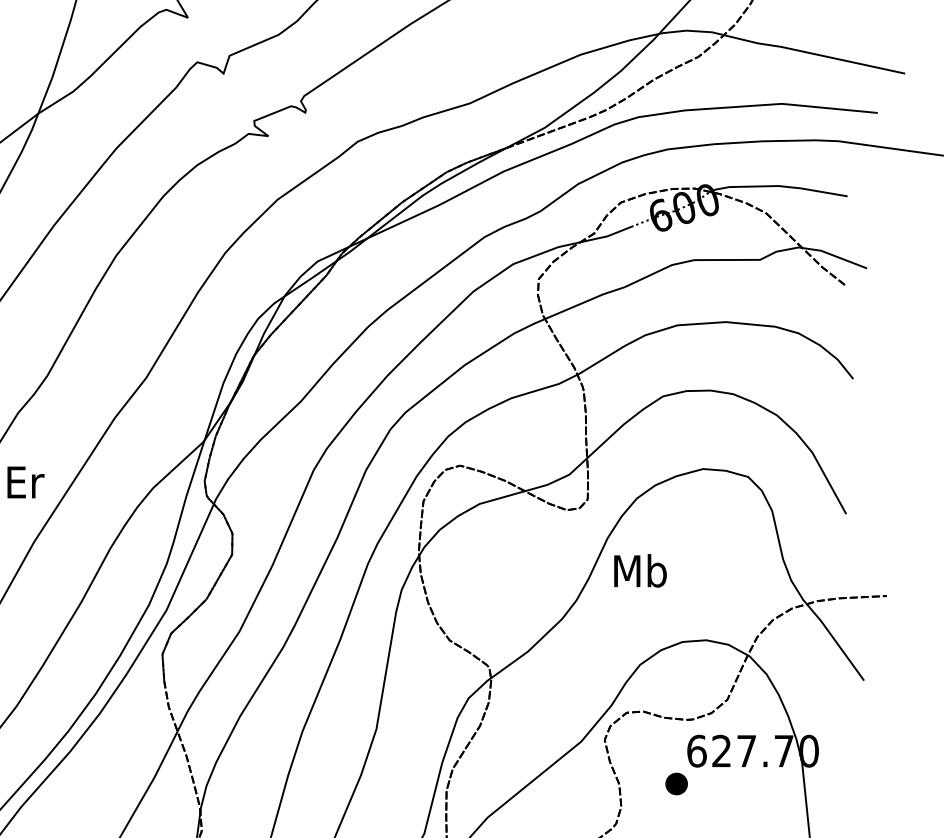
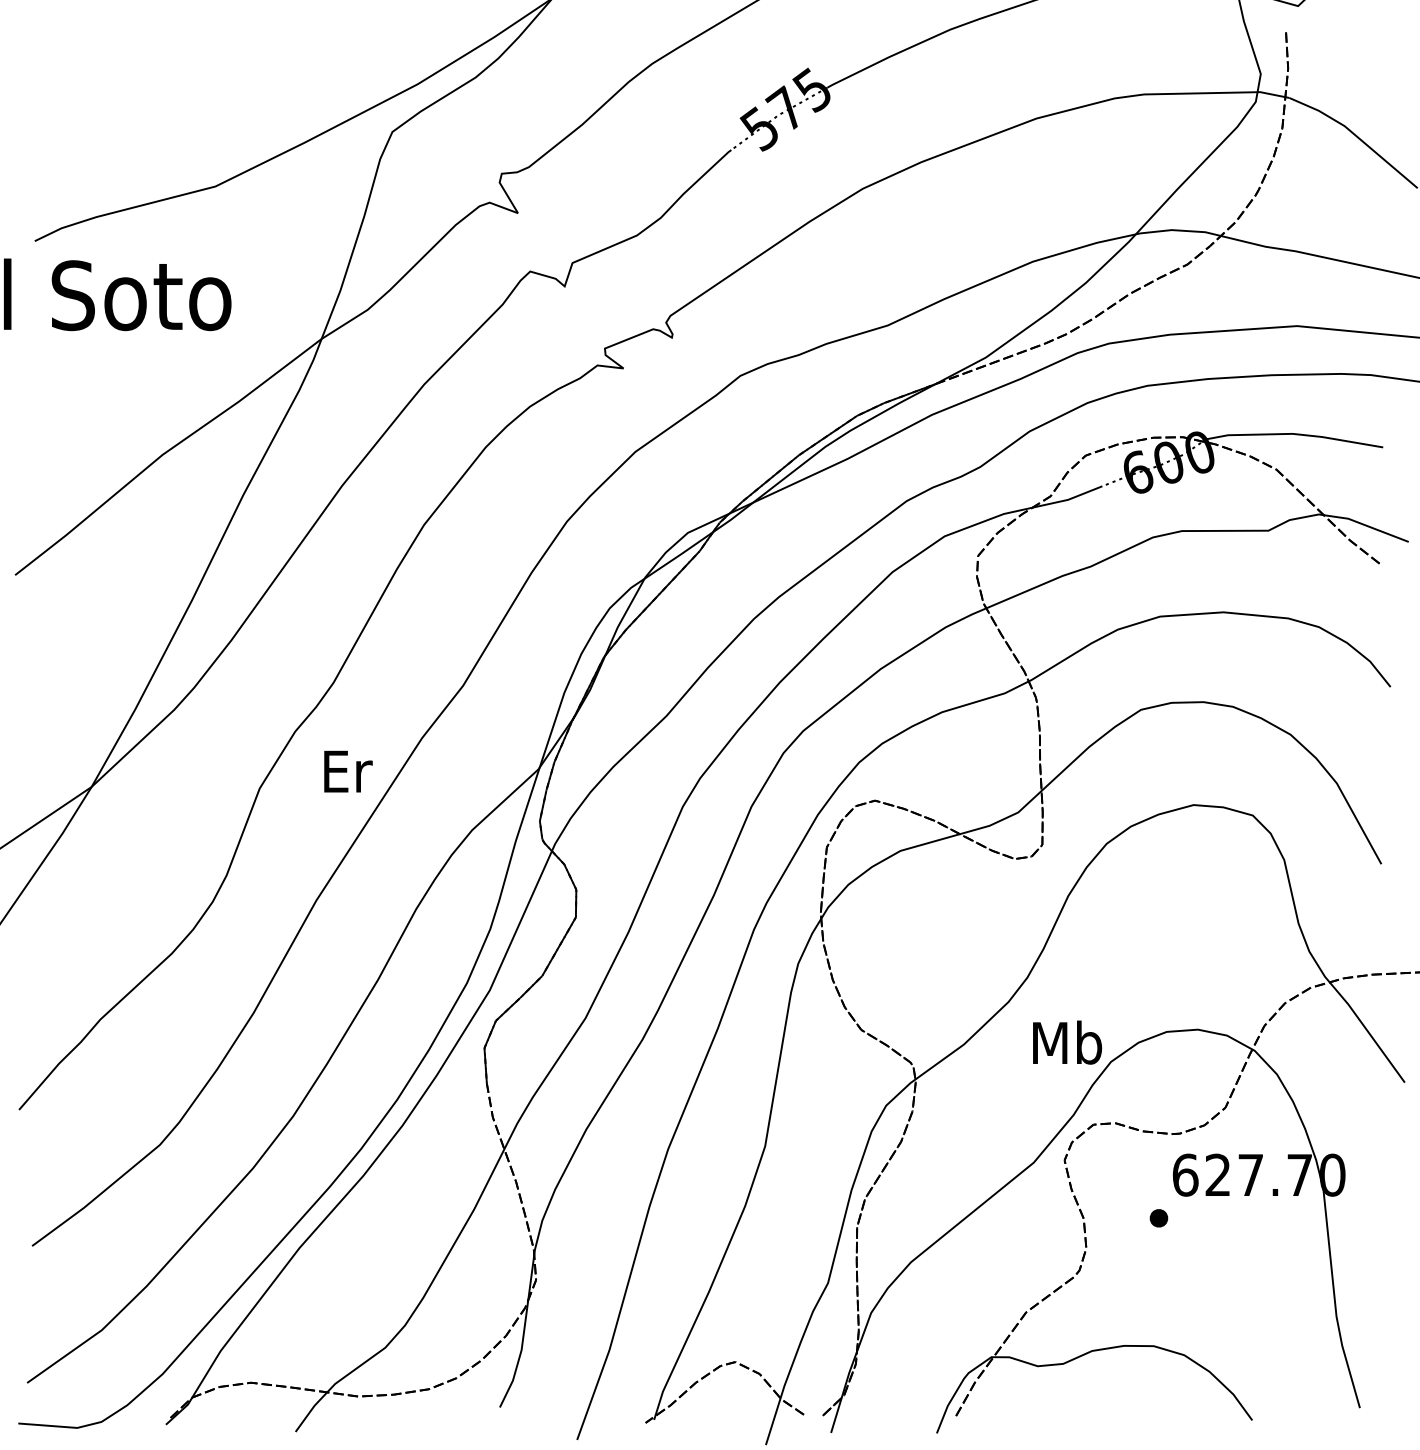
text: (25, 482) -> (348, 771), moved
text: (640, 570) -> (1067, 1042), moved
part: (676, 784) -> (1158, 1218), size x0.62

